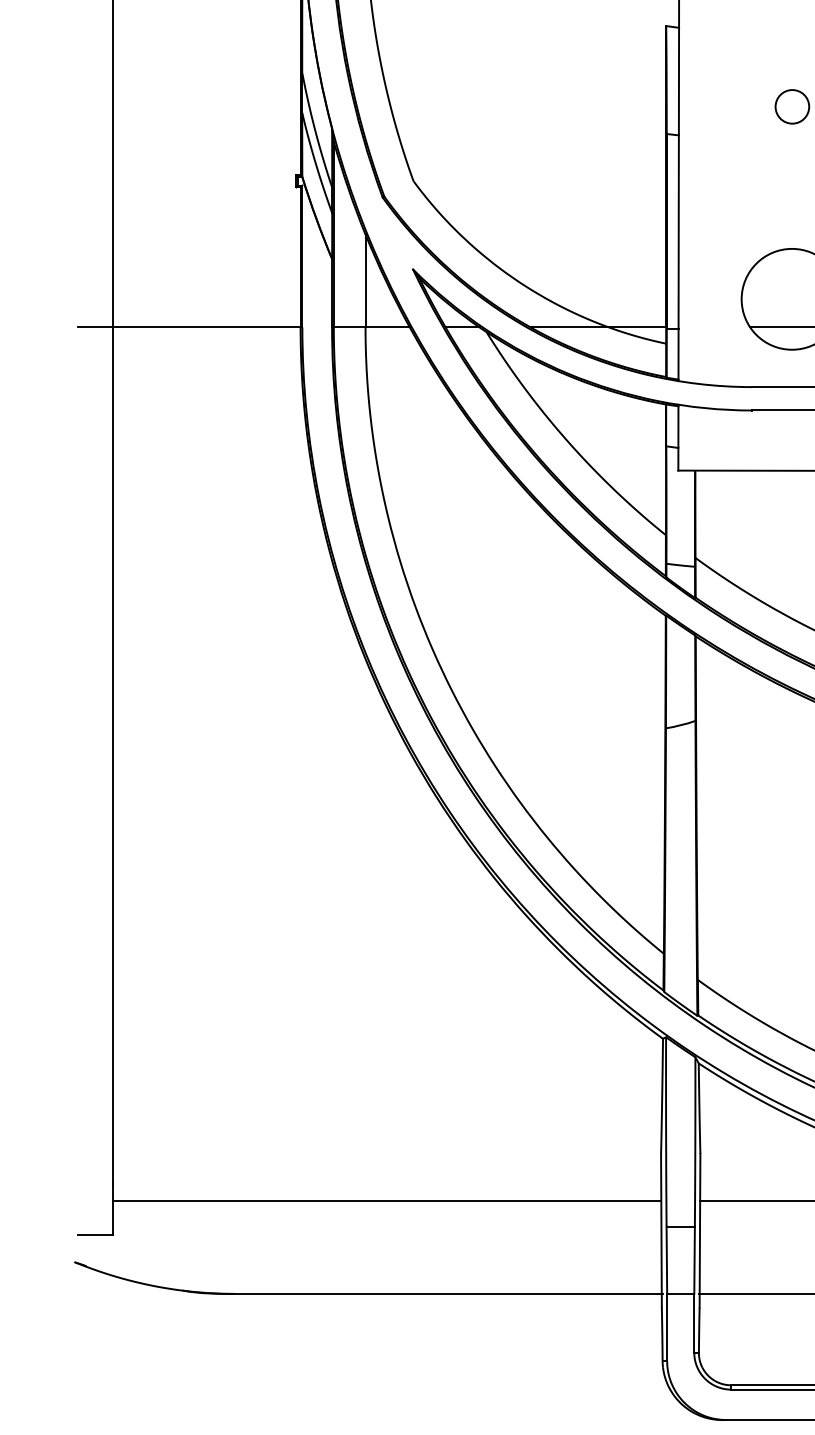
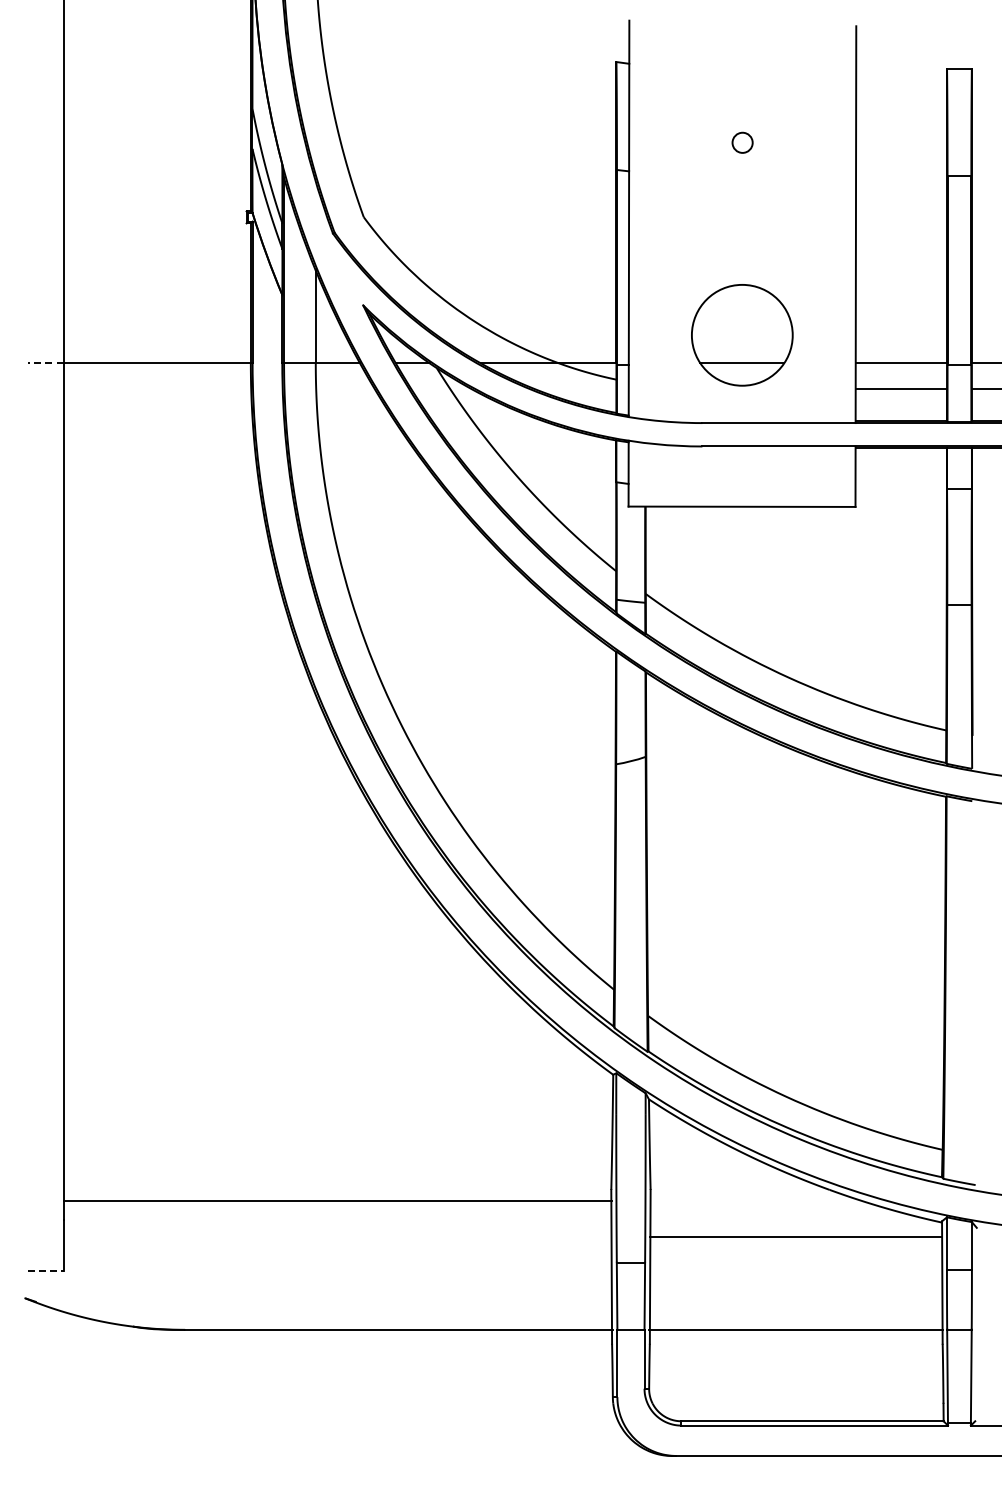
circle: (792, 106) -> (742, 142), size x0.6
line: (95, 327) -> (45, 363), solid -> dashed
line: (387, 1201) -> (337, 1201), moved
line: (95, 1234) -> (45, 1270), solid -> dashed

